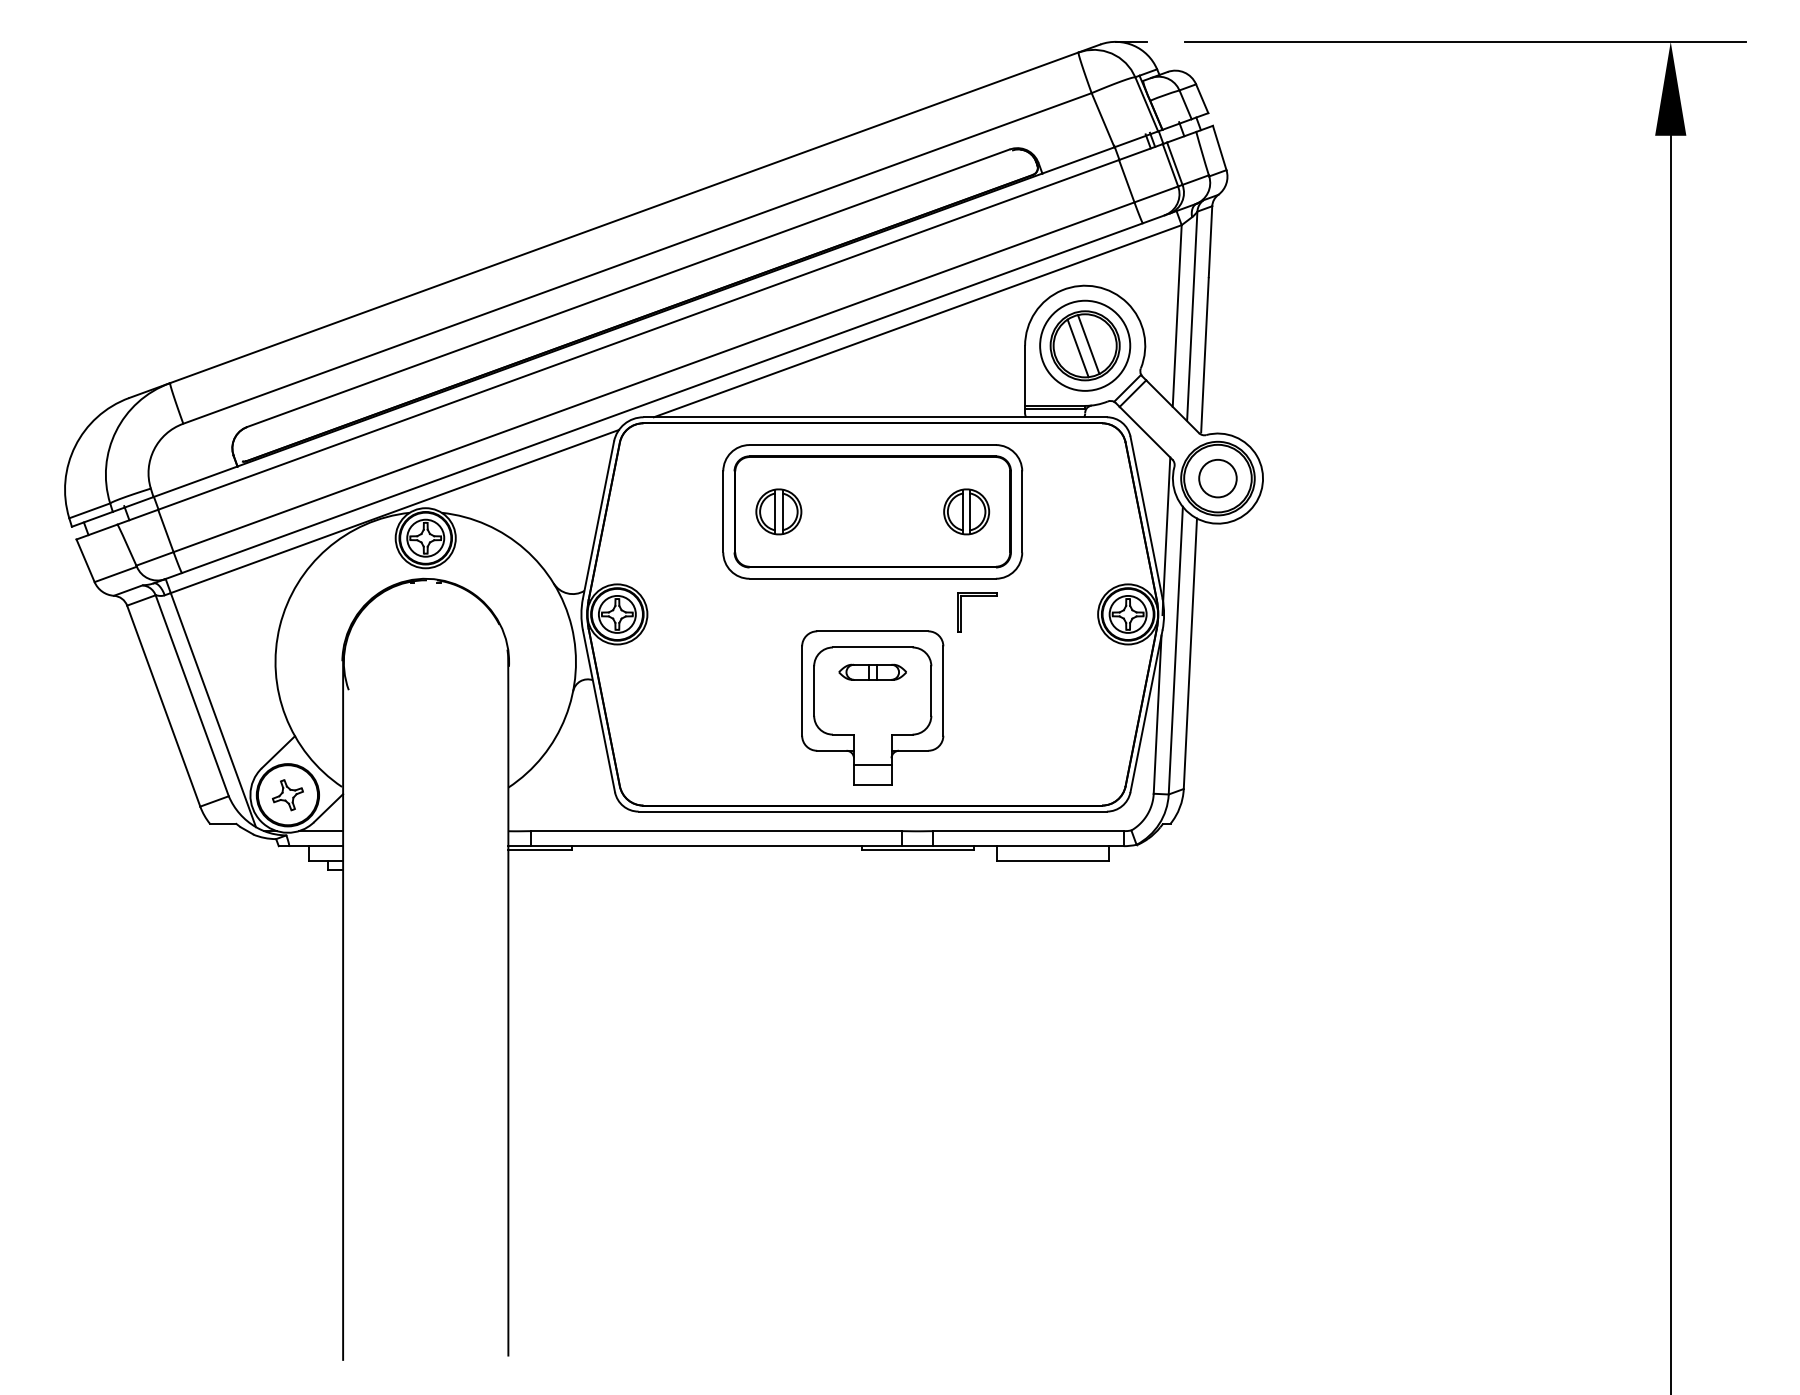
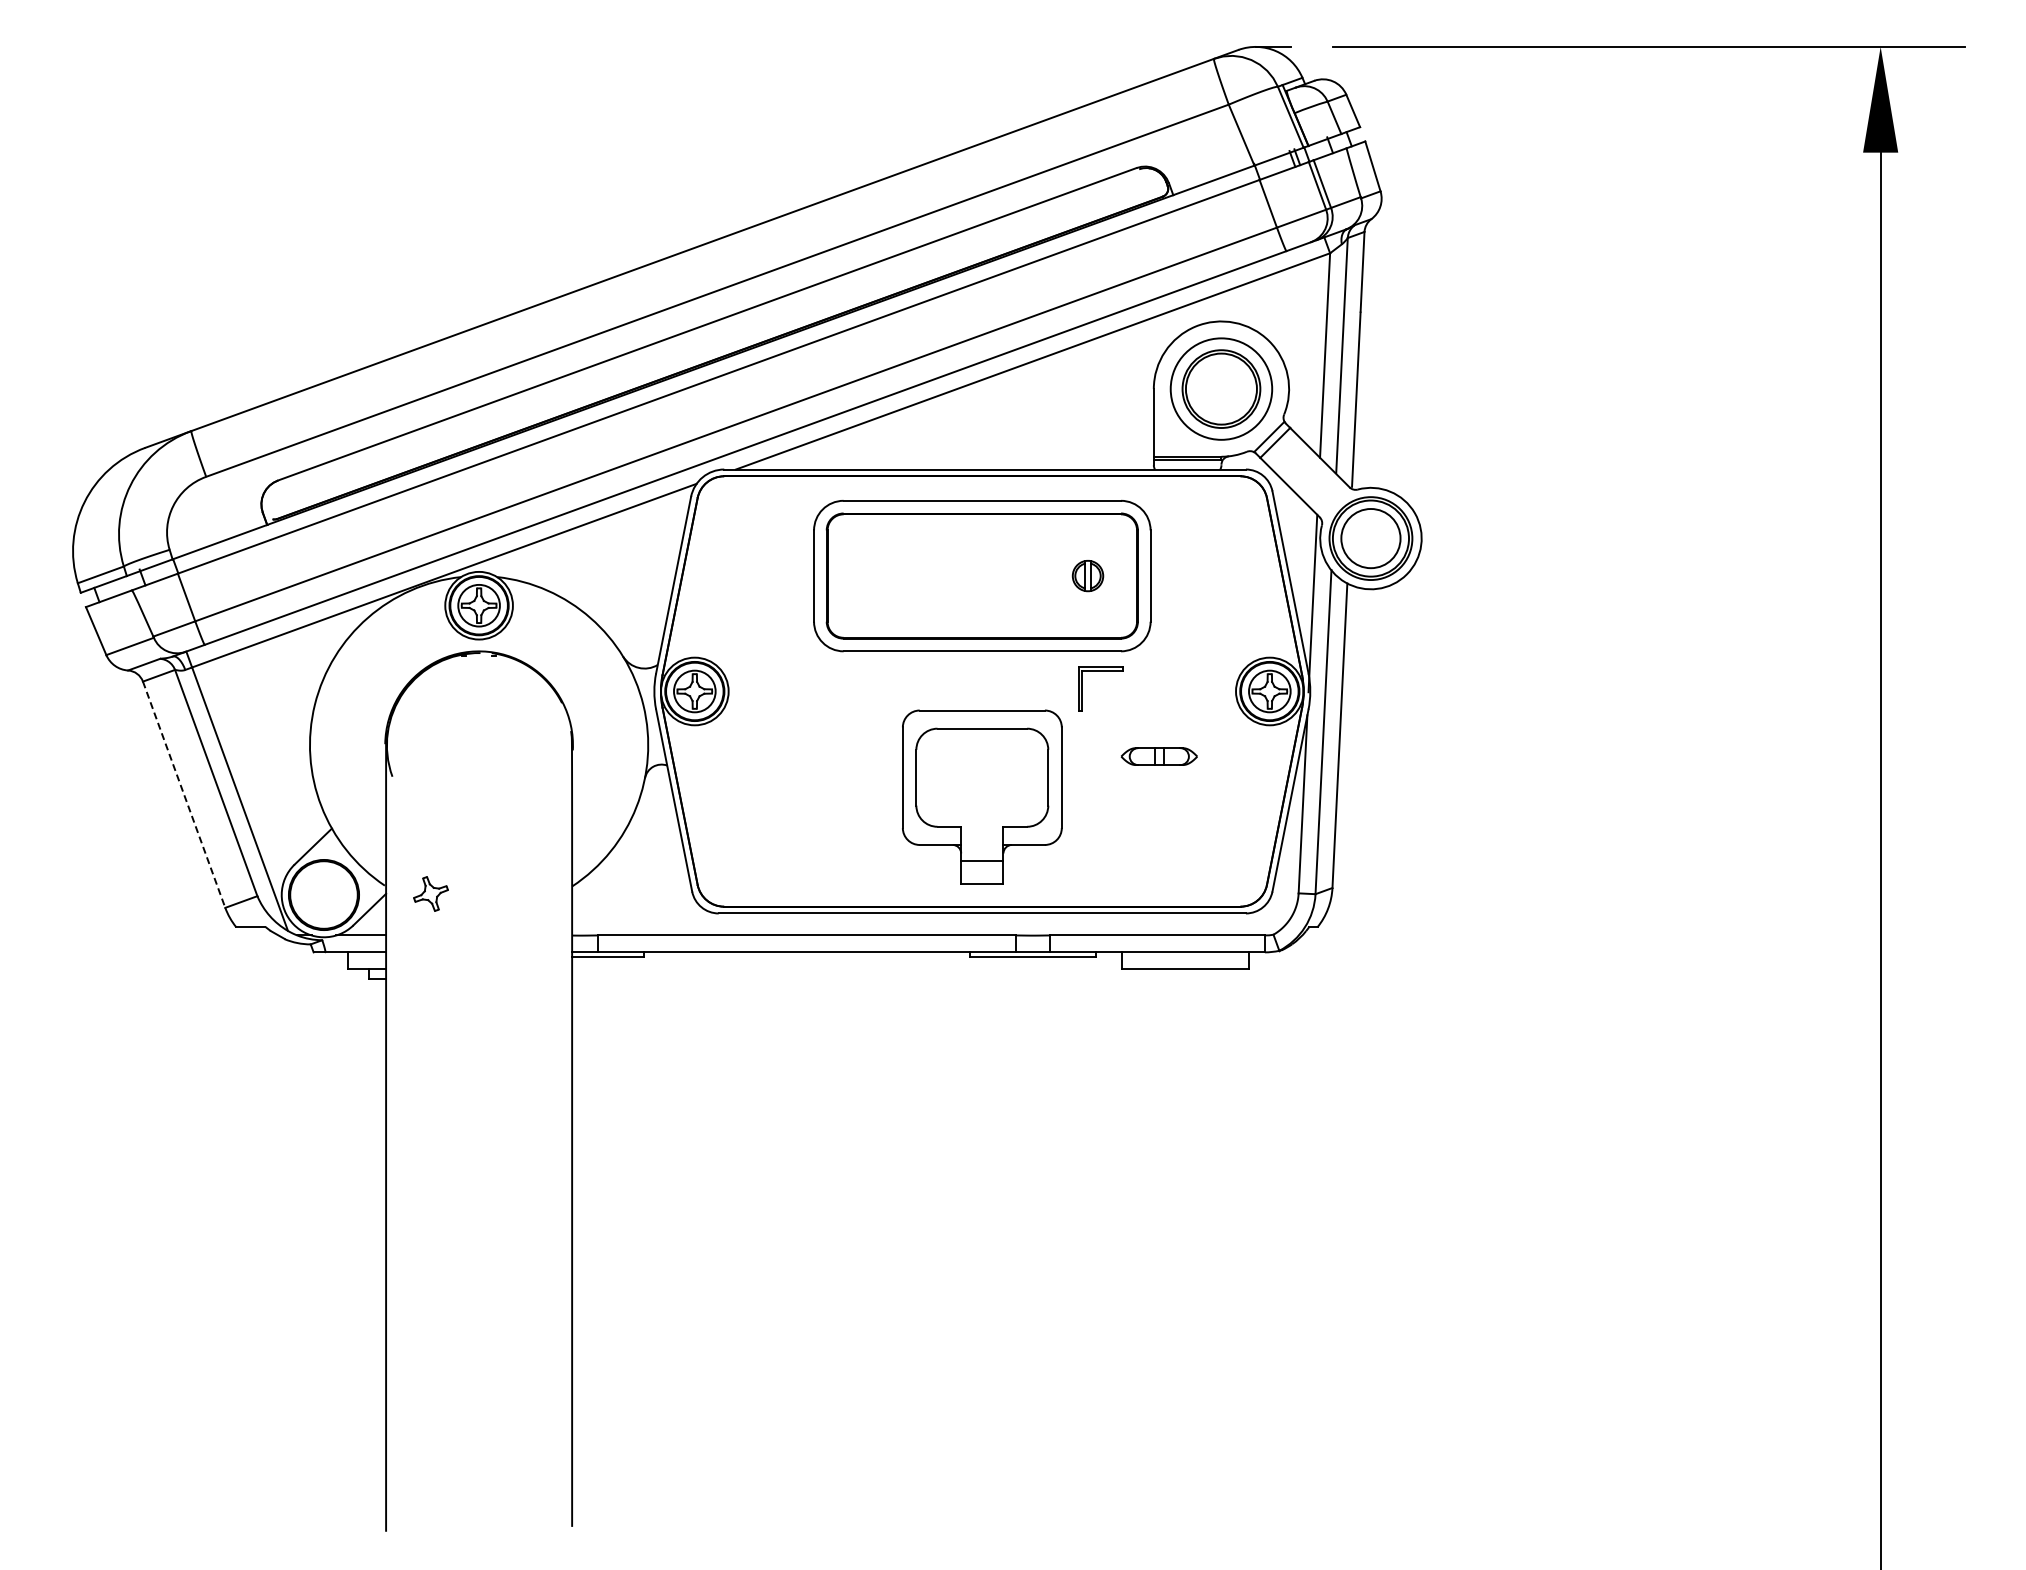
line: (1088, 344) -> (1225, 387), removed
line: (1078, 347) -> (1213, 391), removed
circle: (1217, 478) -> (1370, 538), size x1.4
part: (778, 511) -> (876, 575), removed
part: (966, 511) -> (1087, 575), size x0.6
part: (872, 672) -> (1158, 756), moved
line: (164, 706) -> (184, 795), solid -> dashed
part: (287, 794) -> (430, 893), moved

